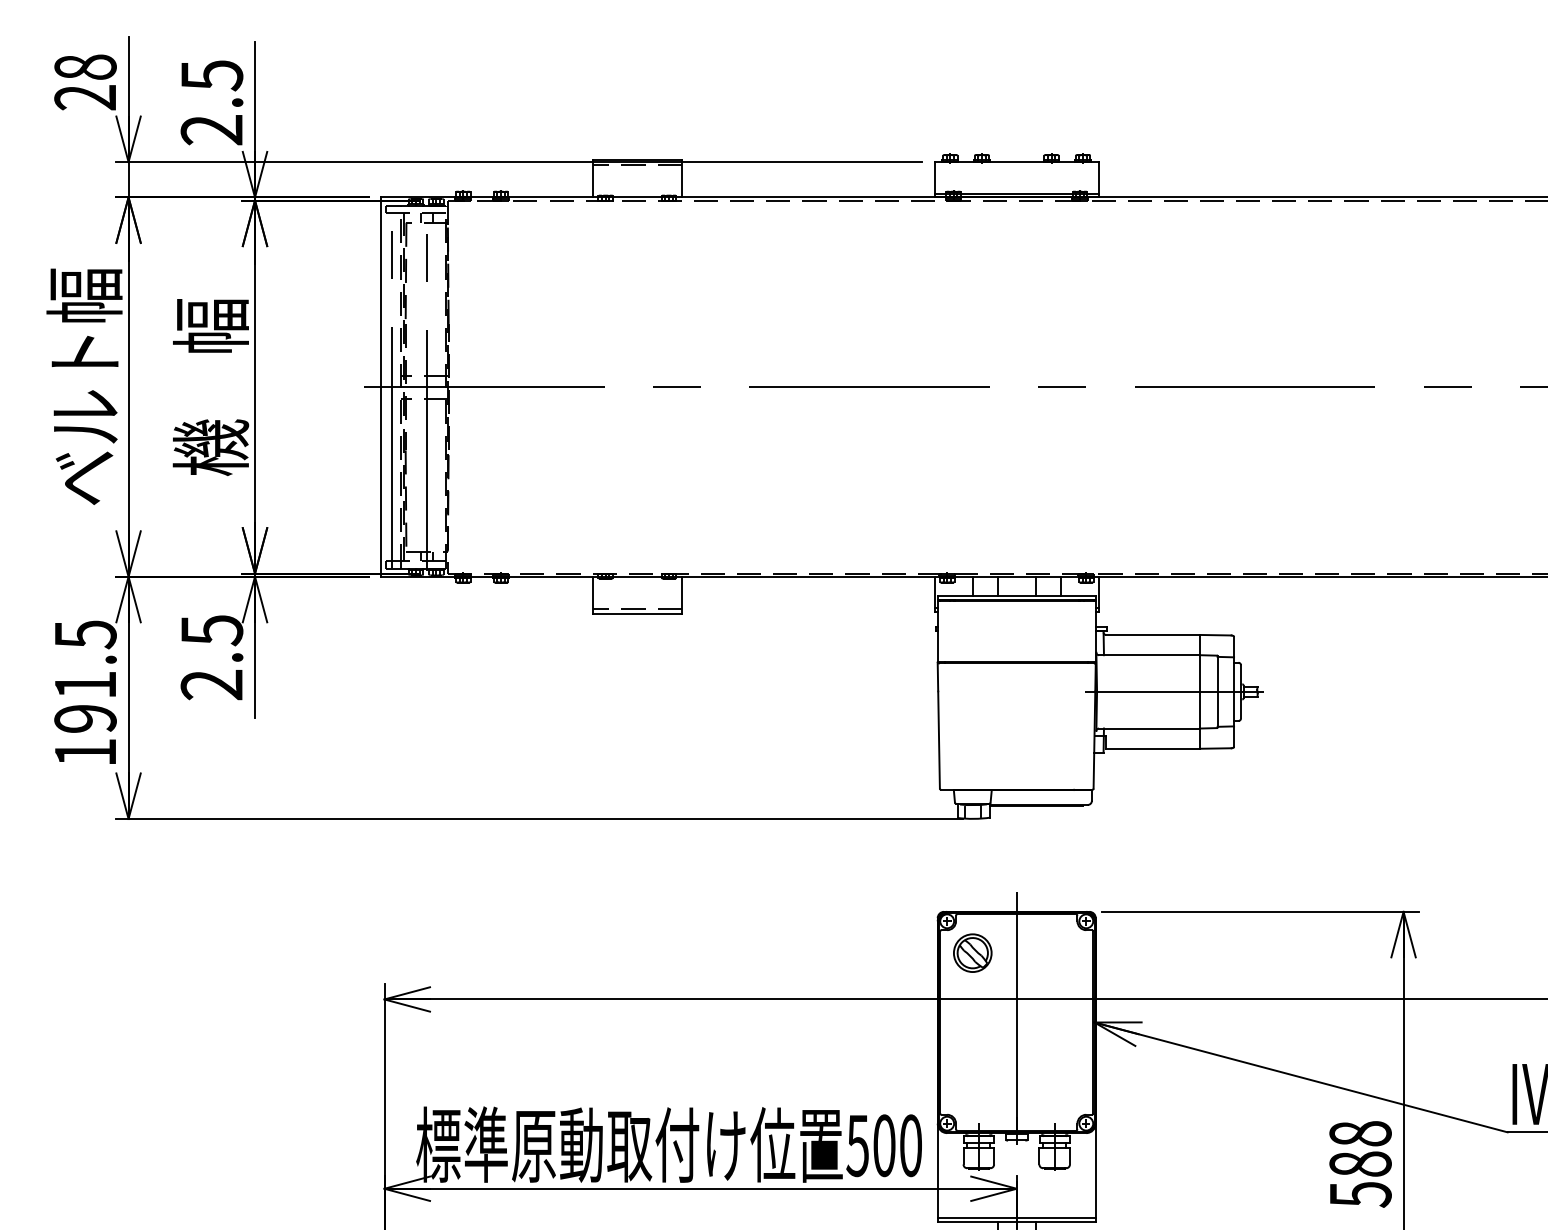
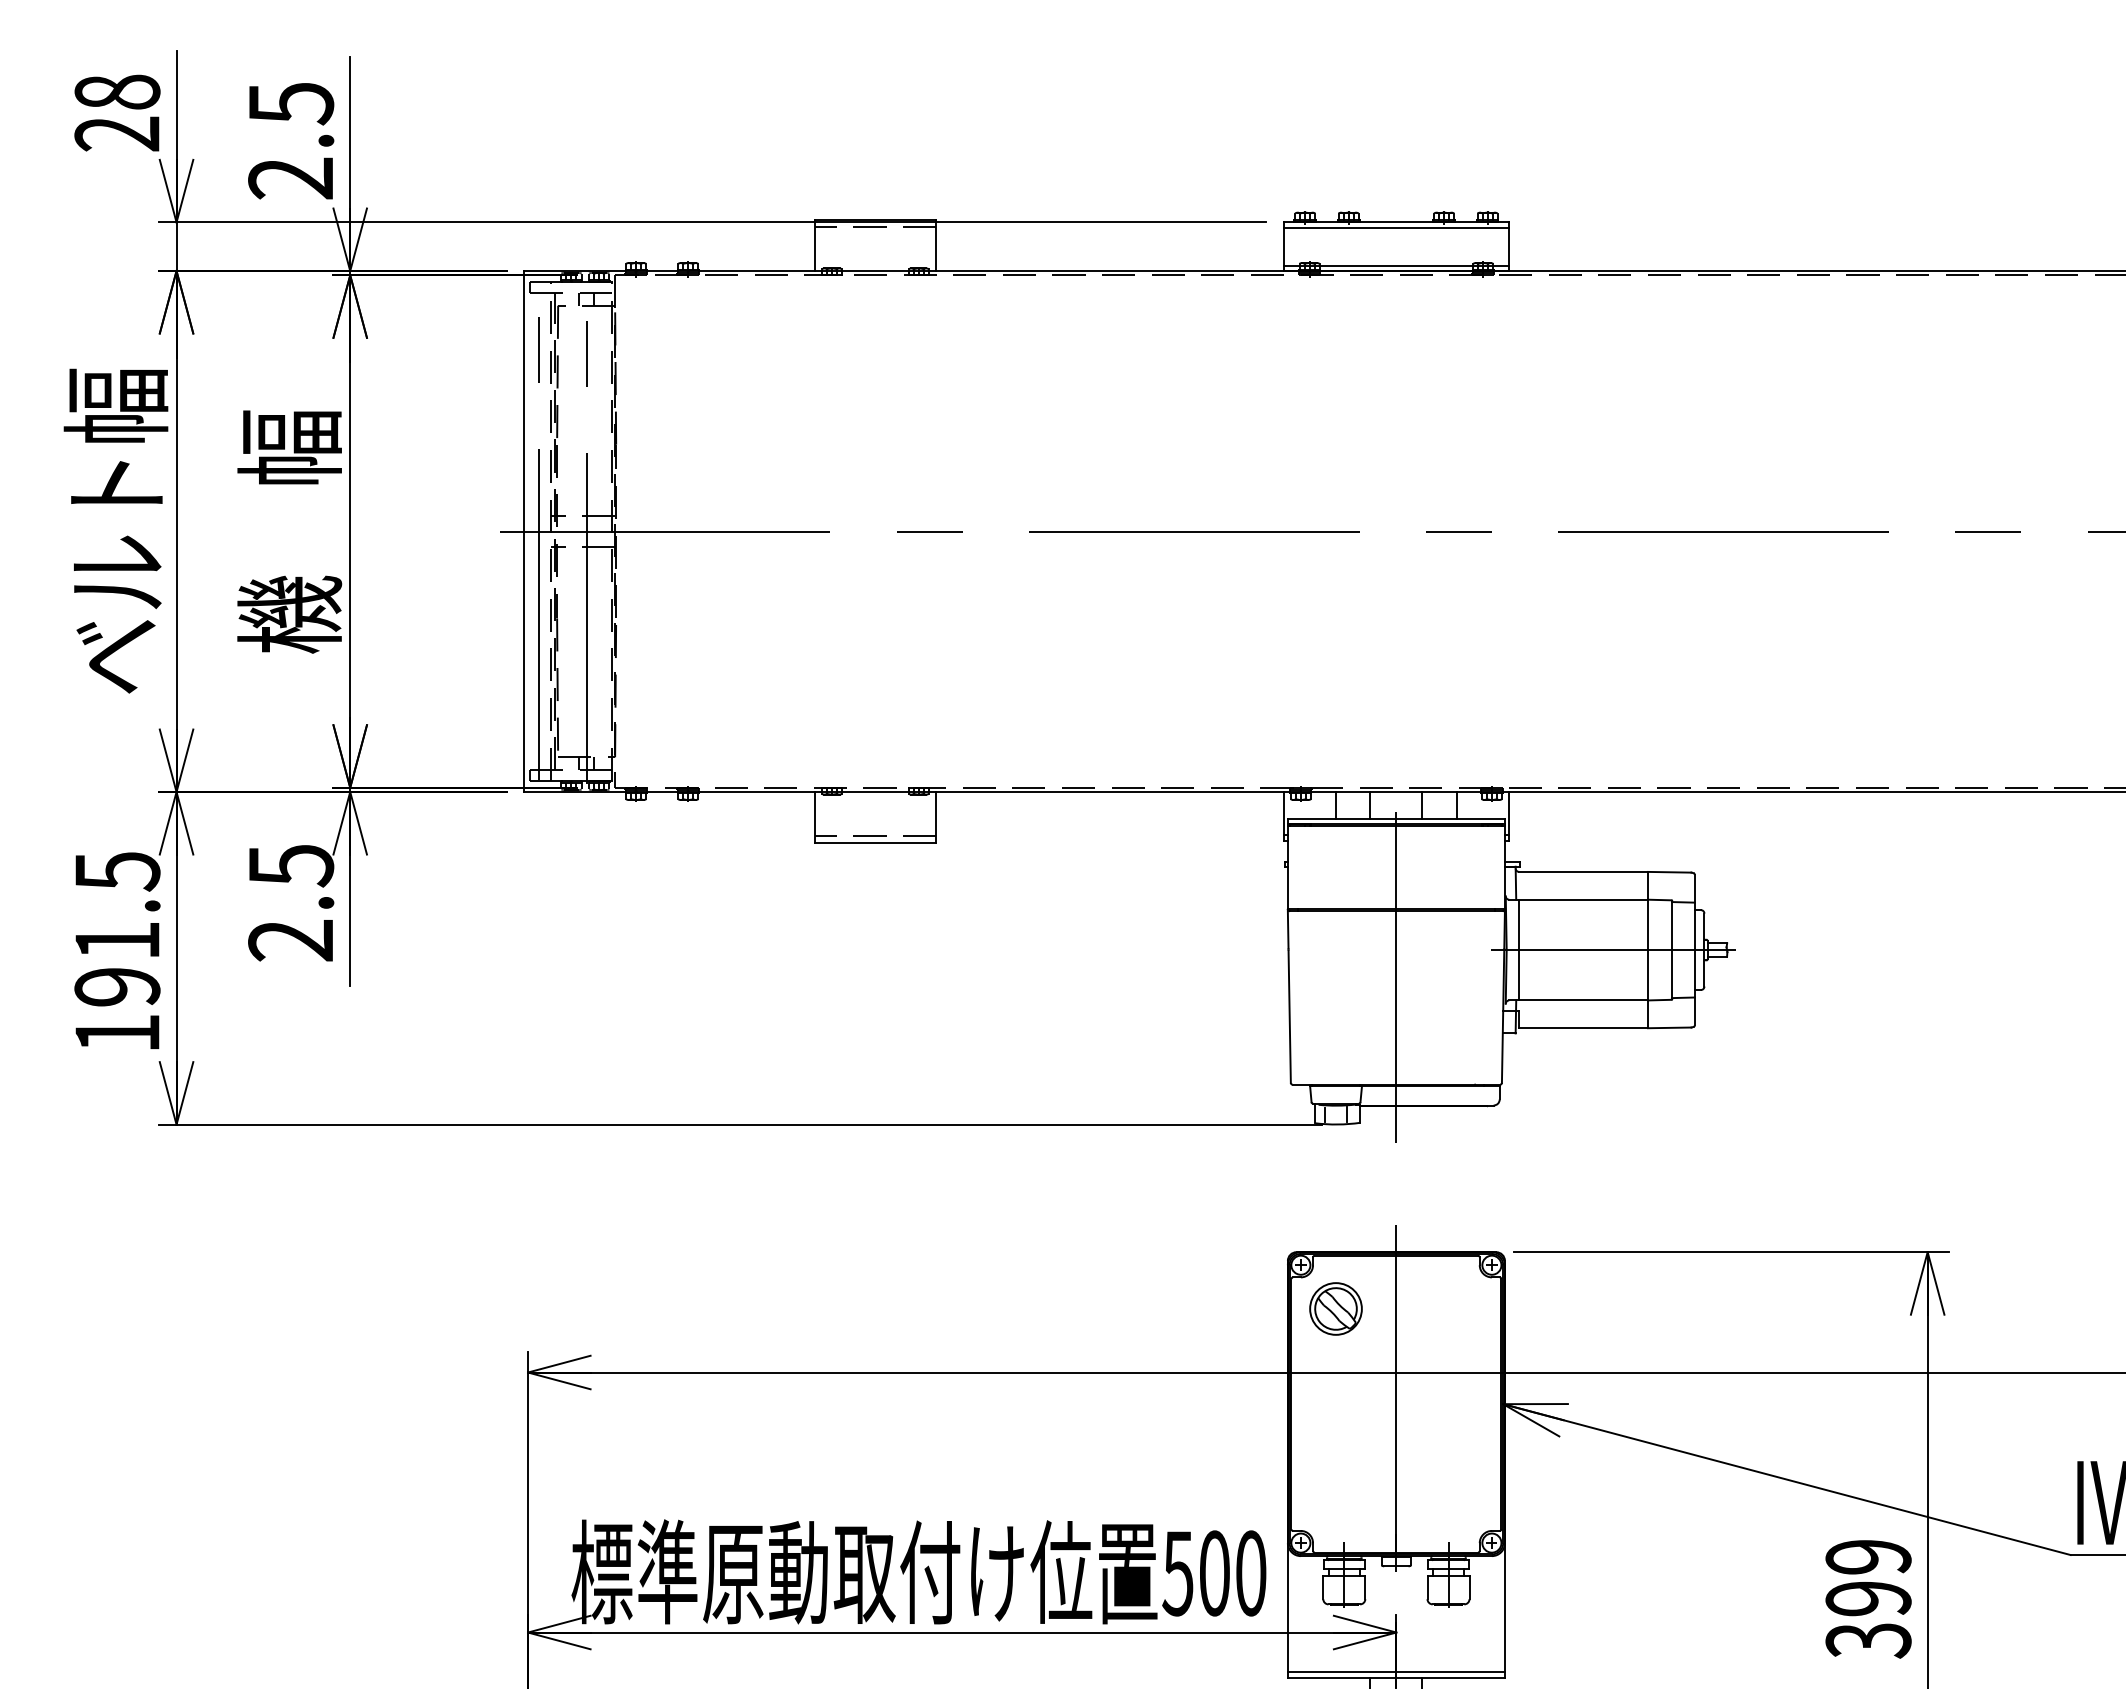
line: (1016, 165) -> (1396, 227), added
line: (1105, 691) -> (1518, 949), added
line: (1016, 700) -> (1396, 961), added
text: (1360, 1163) -> (1868, 1598), 588 -> 399

